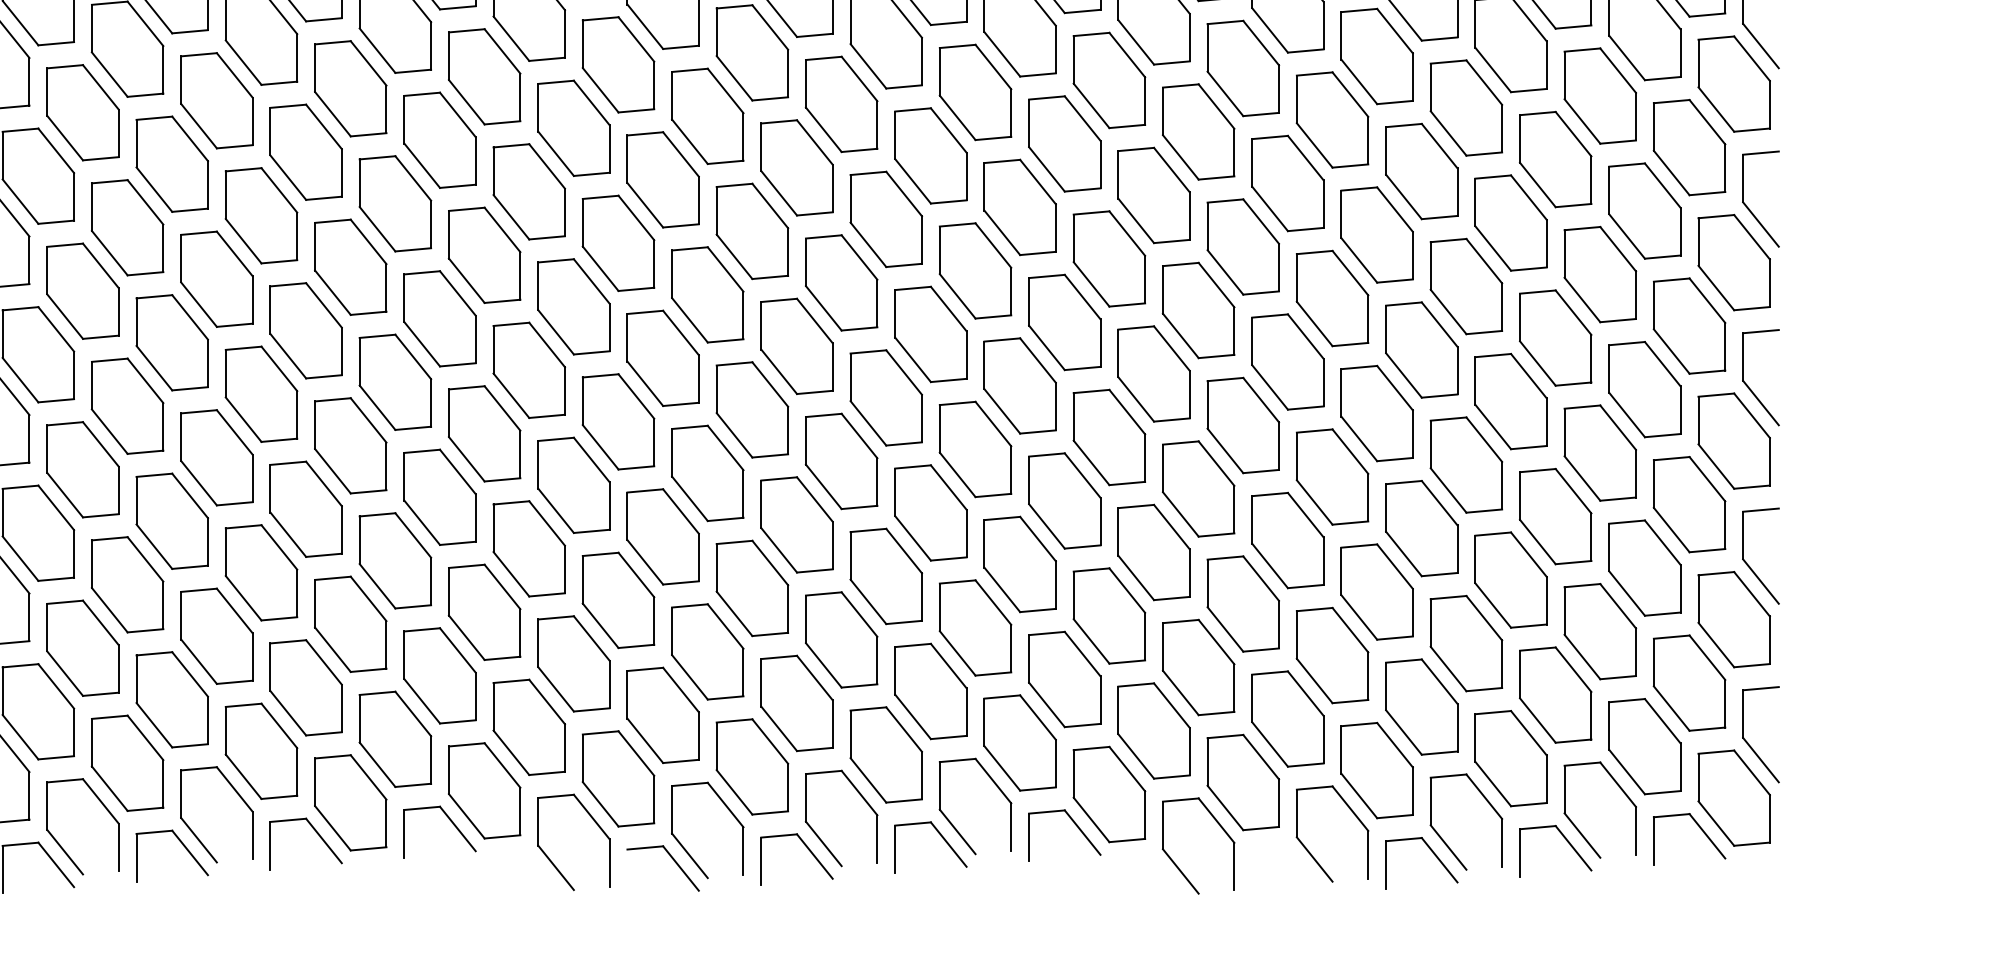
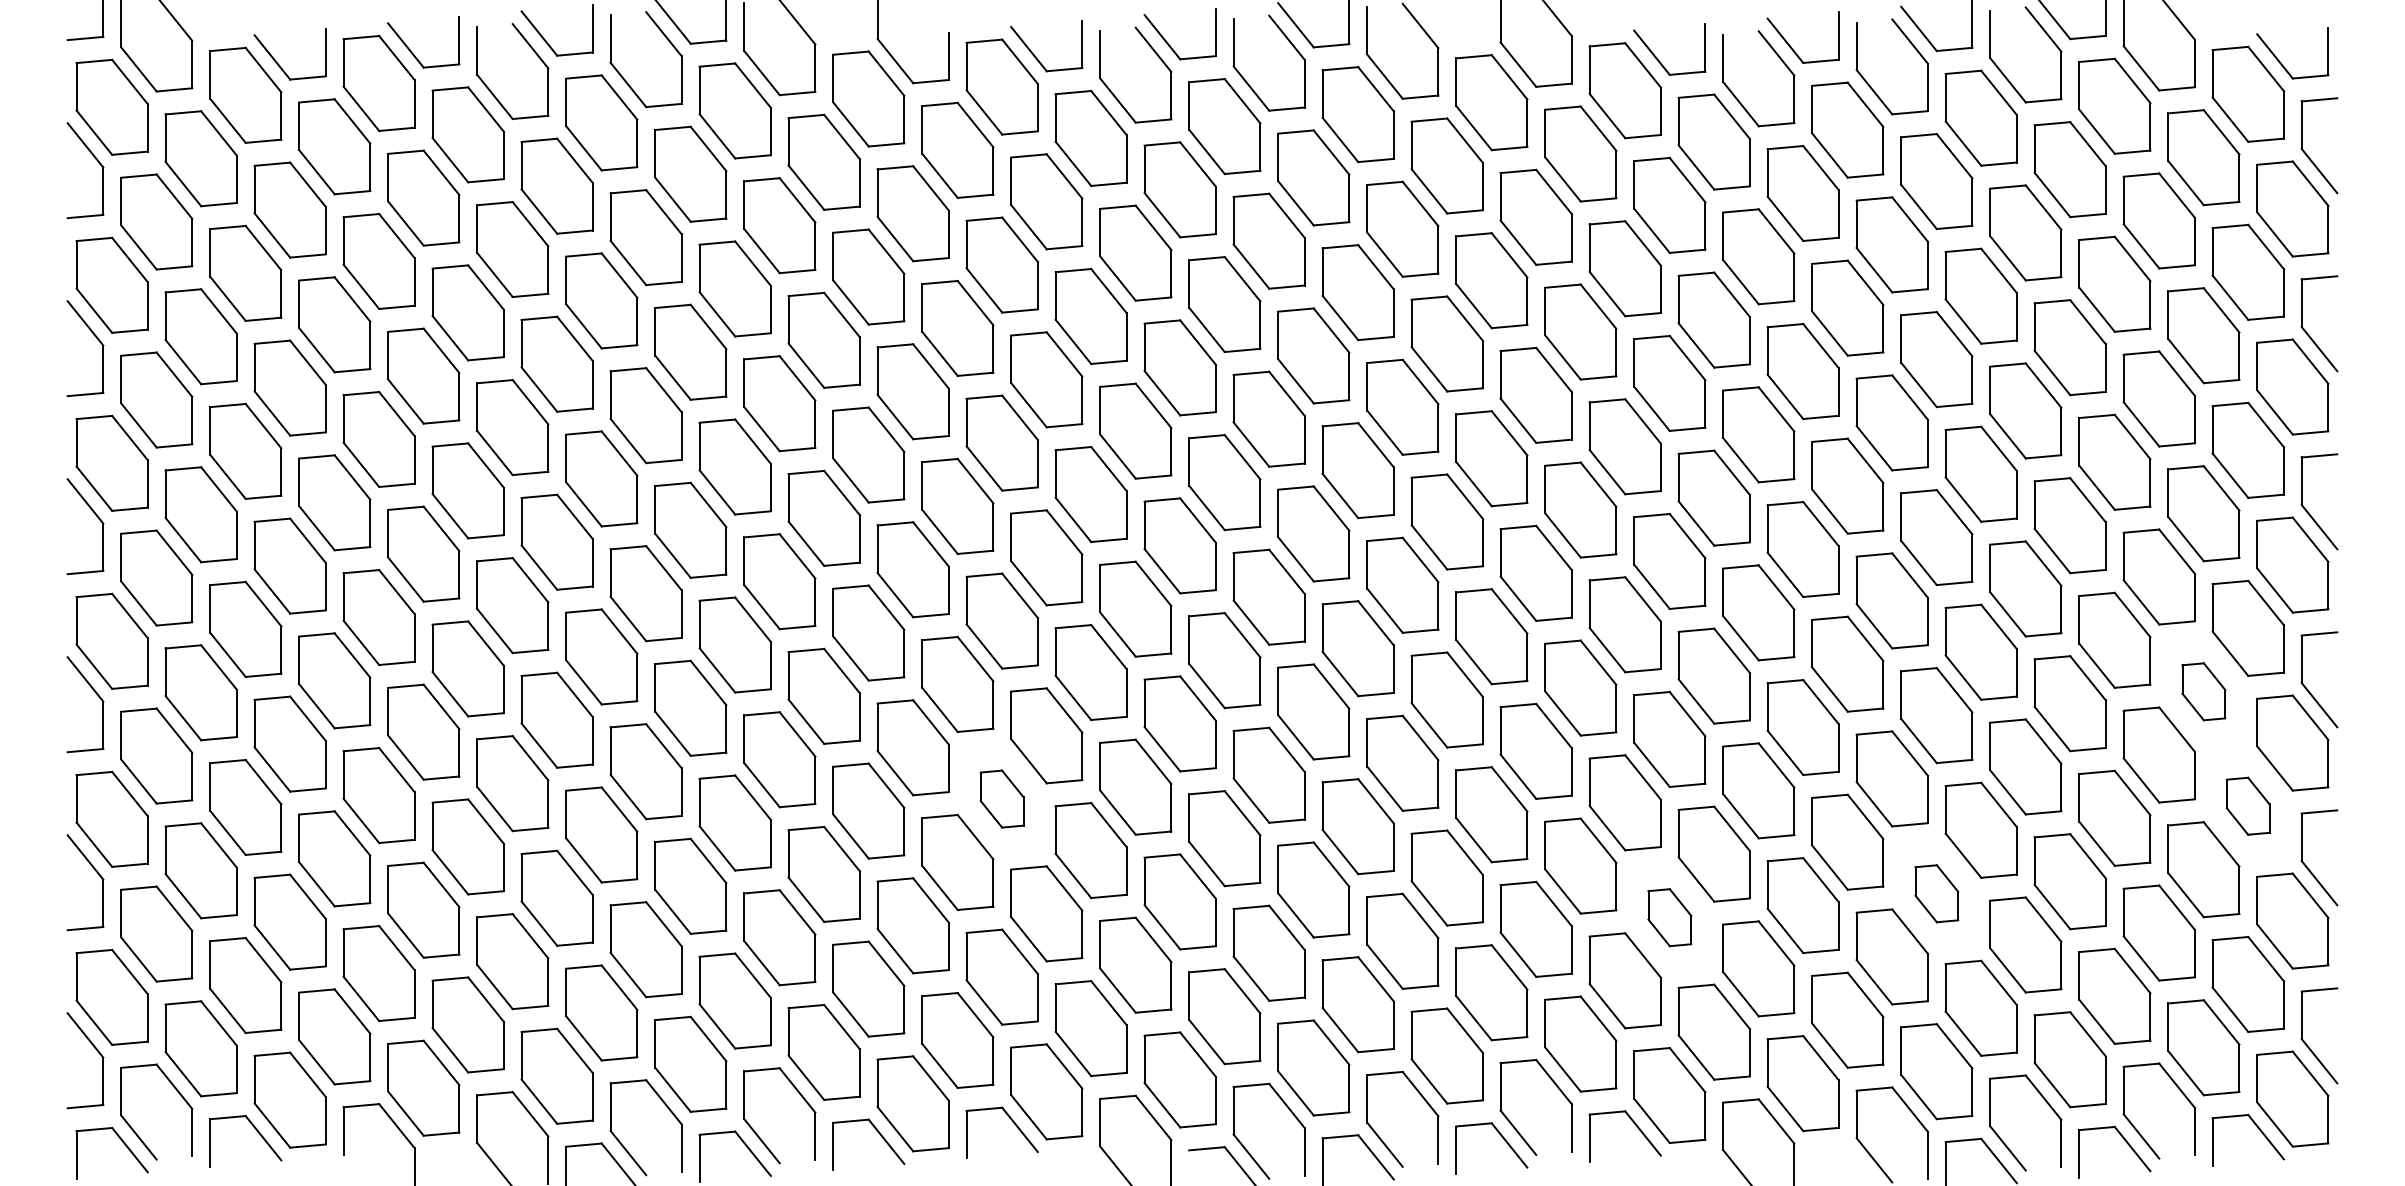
part: (1644, 389) -> (2203, 691), size x0.6
part: (439, 496) -> (1001, 798), size x0.6
part: (1688, 503) -> (2247, 805), size x0.6
part: (1376, 591) -> (1936, 893), size x0.6
part: (1109, 616) -> (1669, 917), size x0.6

